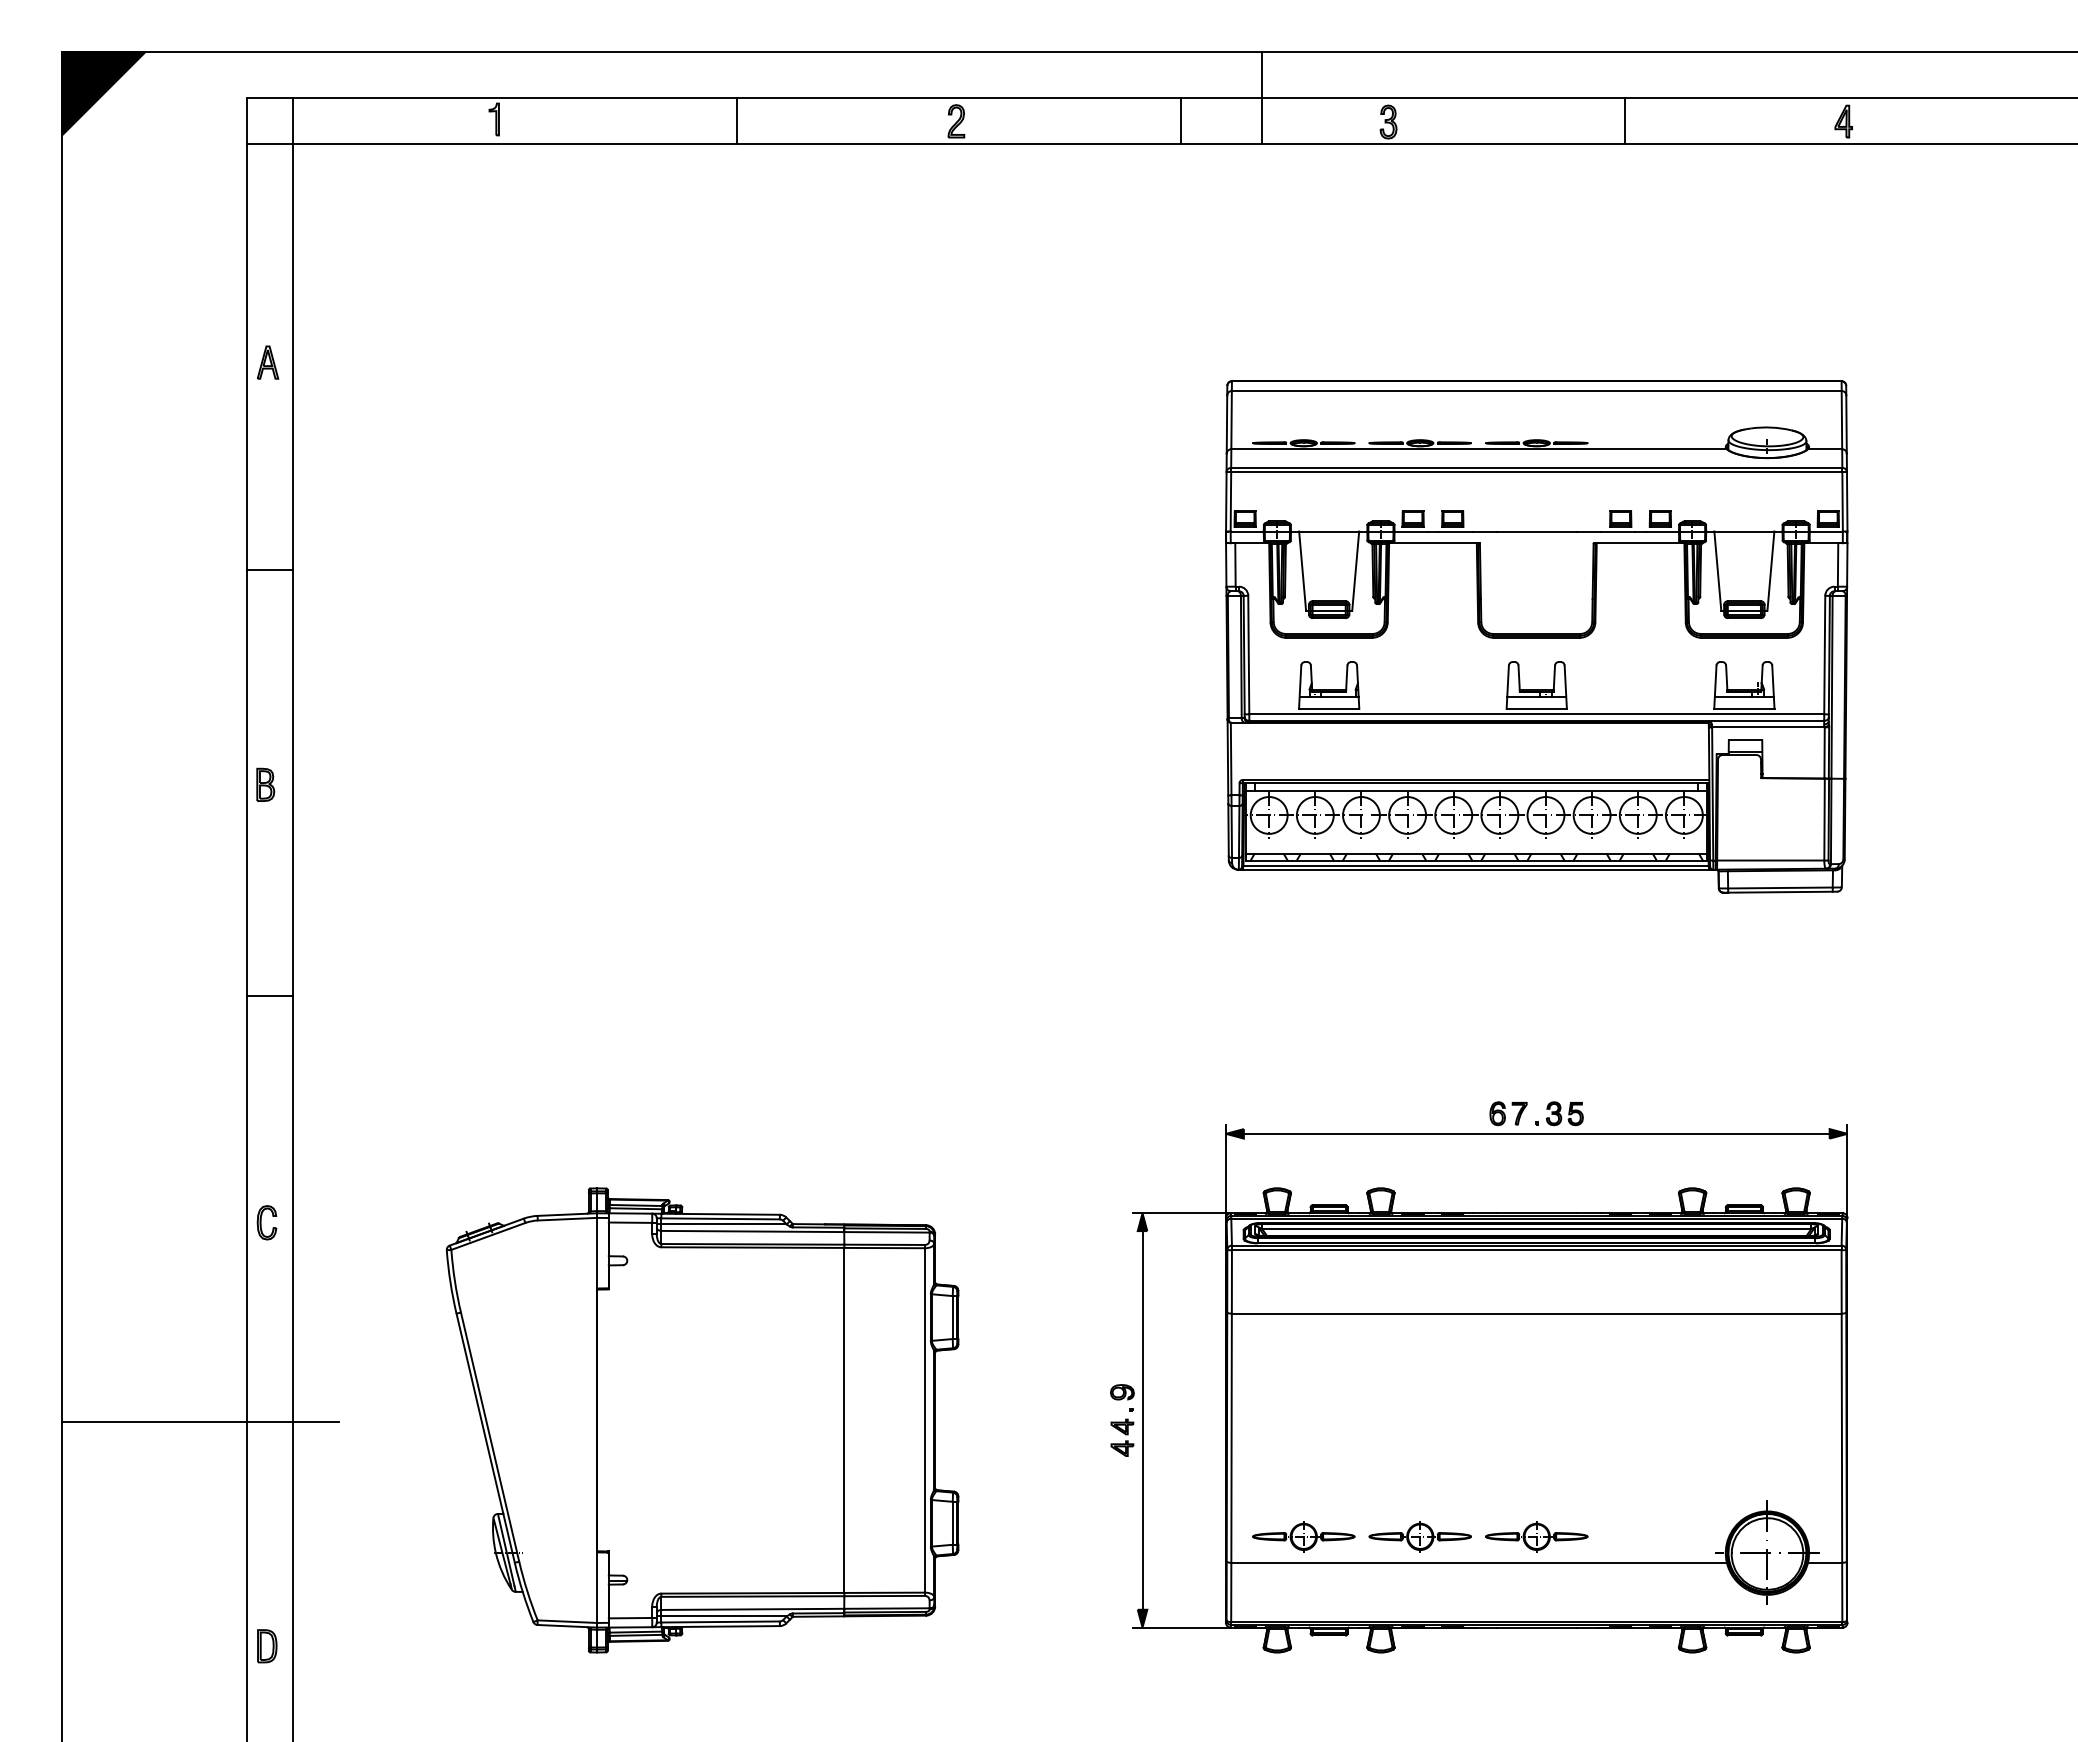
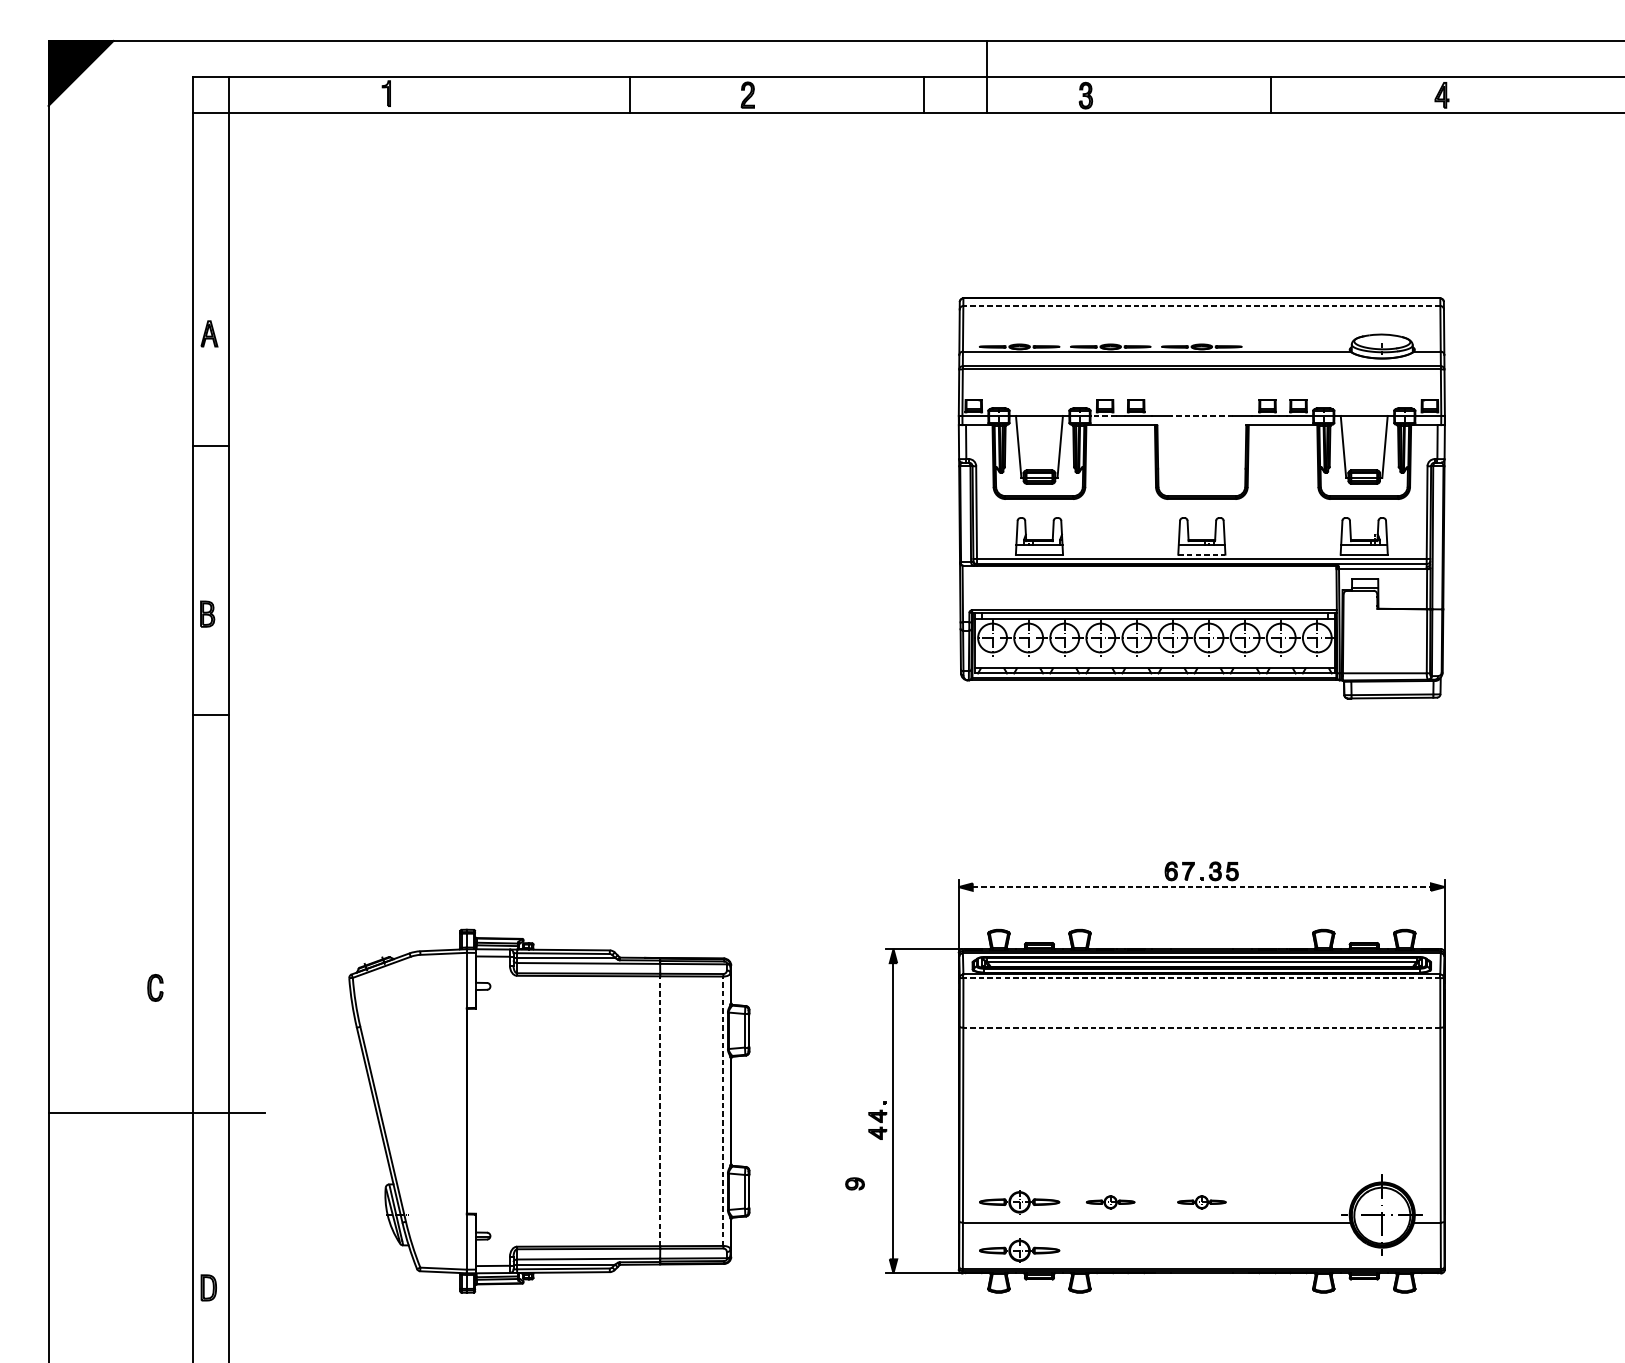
line: (737, 121) -> (630, 95), moved
part: (268, 362) -> (209, 333), moved
line: (1536, 390) -> (1201, 305), solid -> dashed
line: (1411, 531) -> (1103, 415), solid -> dashed
line: (1536, 531) -> (1201, 415), solid -> dashed
line: (1537, 708) -> (1202, 554), solid -> dashed
line: (269, 996) -> (210, 714), moved
line: (1536, 1133) -> (1201, 886), solid -> dashed
part: (266, 1222) -> (155, 987), moved
line: (1536, 1250) -> (1201, 978), solid -> dashed
line: (1536, 1313) -> (1201, 1027), solid -> dashed
part: (1122, 1392) -> (855, 1184), moved
line: (925, 1419) -> (723, 1110), solid -> dashed
line: (844, 1420) -> (660, 1111), solid -> dashed
part: (1419, 1536) -> (1110, 1202), size x0.6
part: (1536, 1536) -> (1201, 1202), size x0.6
part: (1303, 1598) -> (1019, 1250), added

